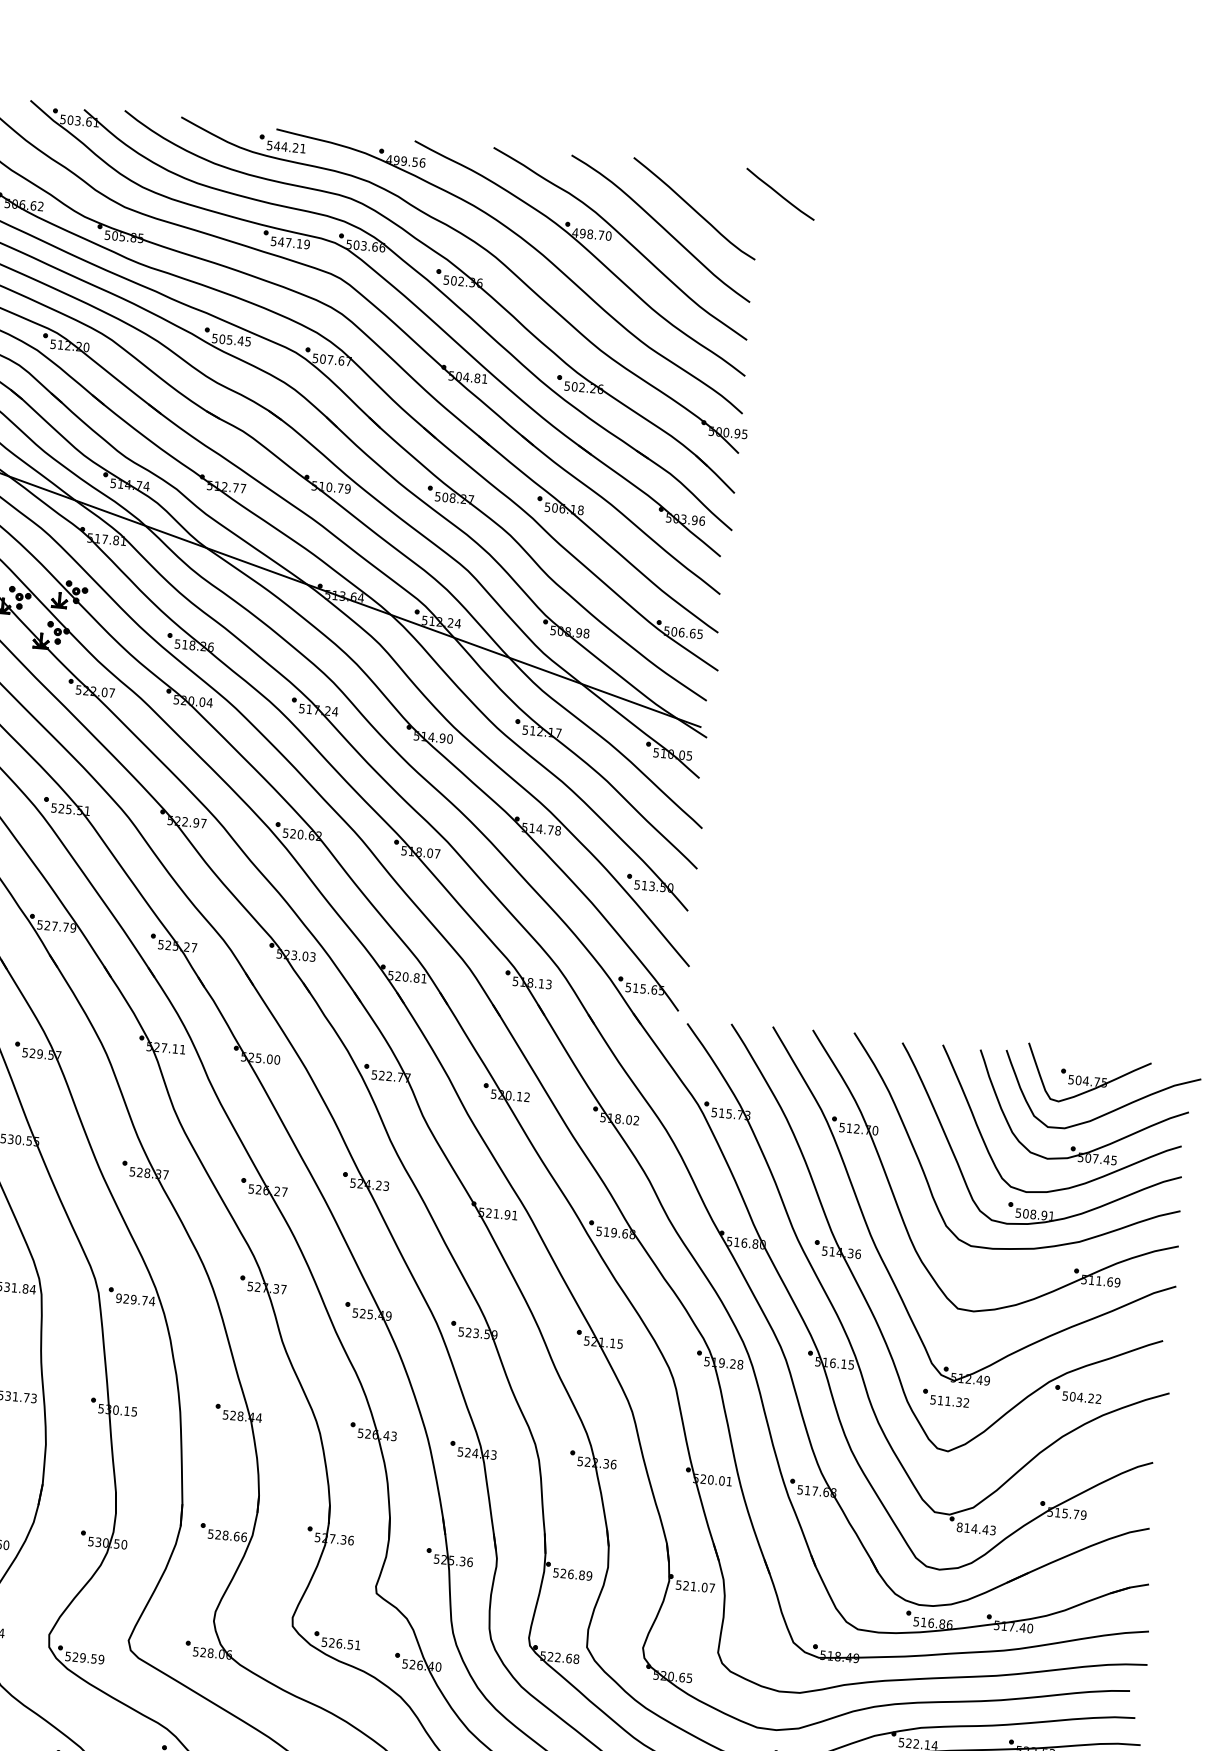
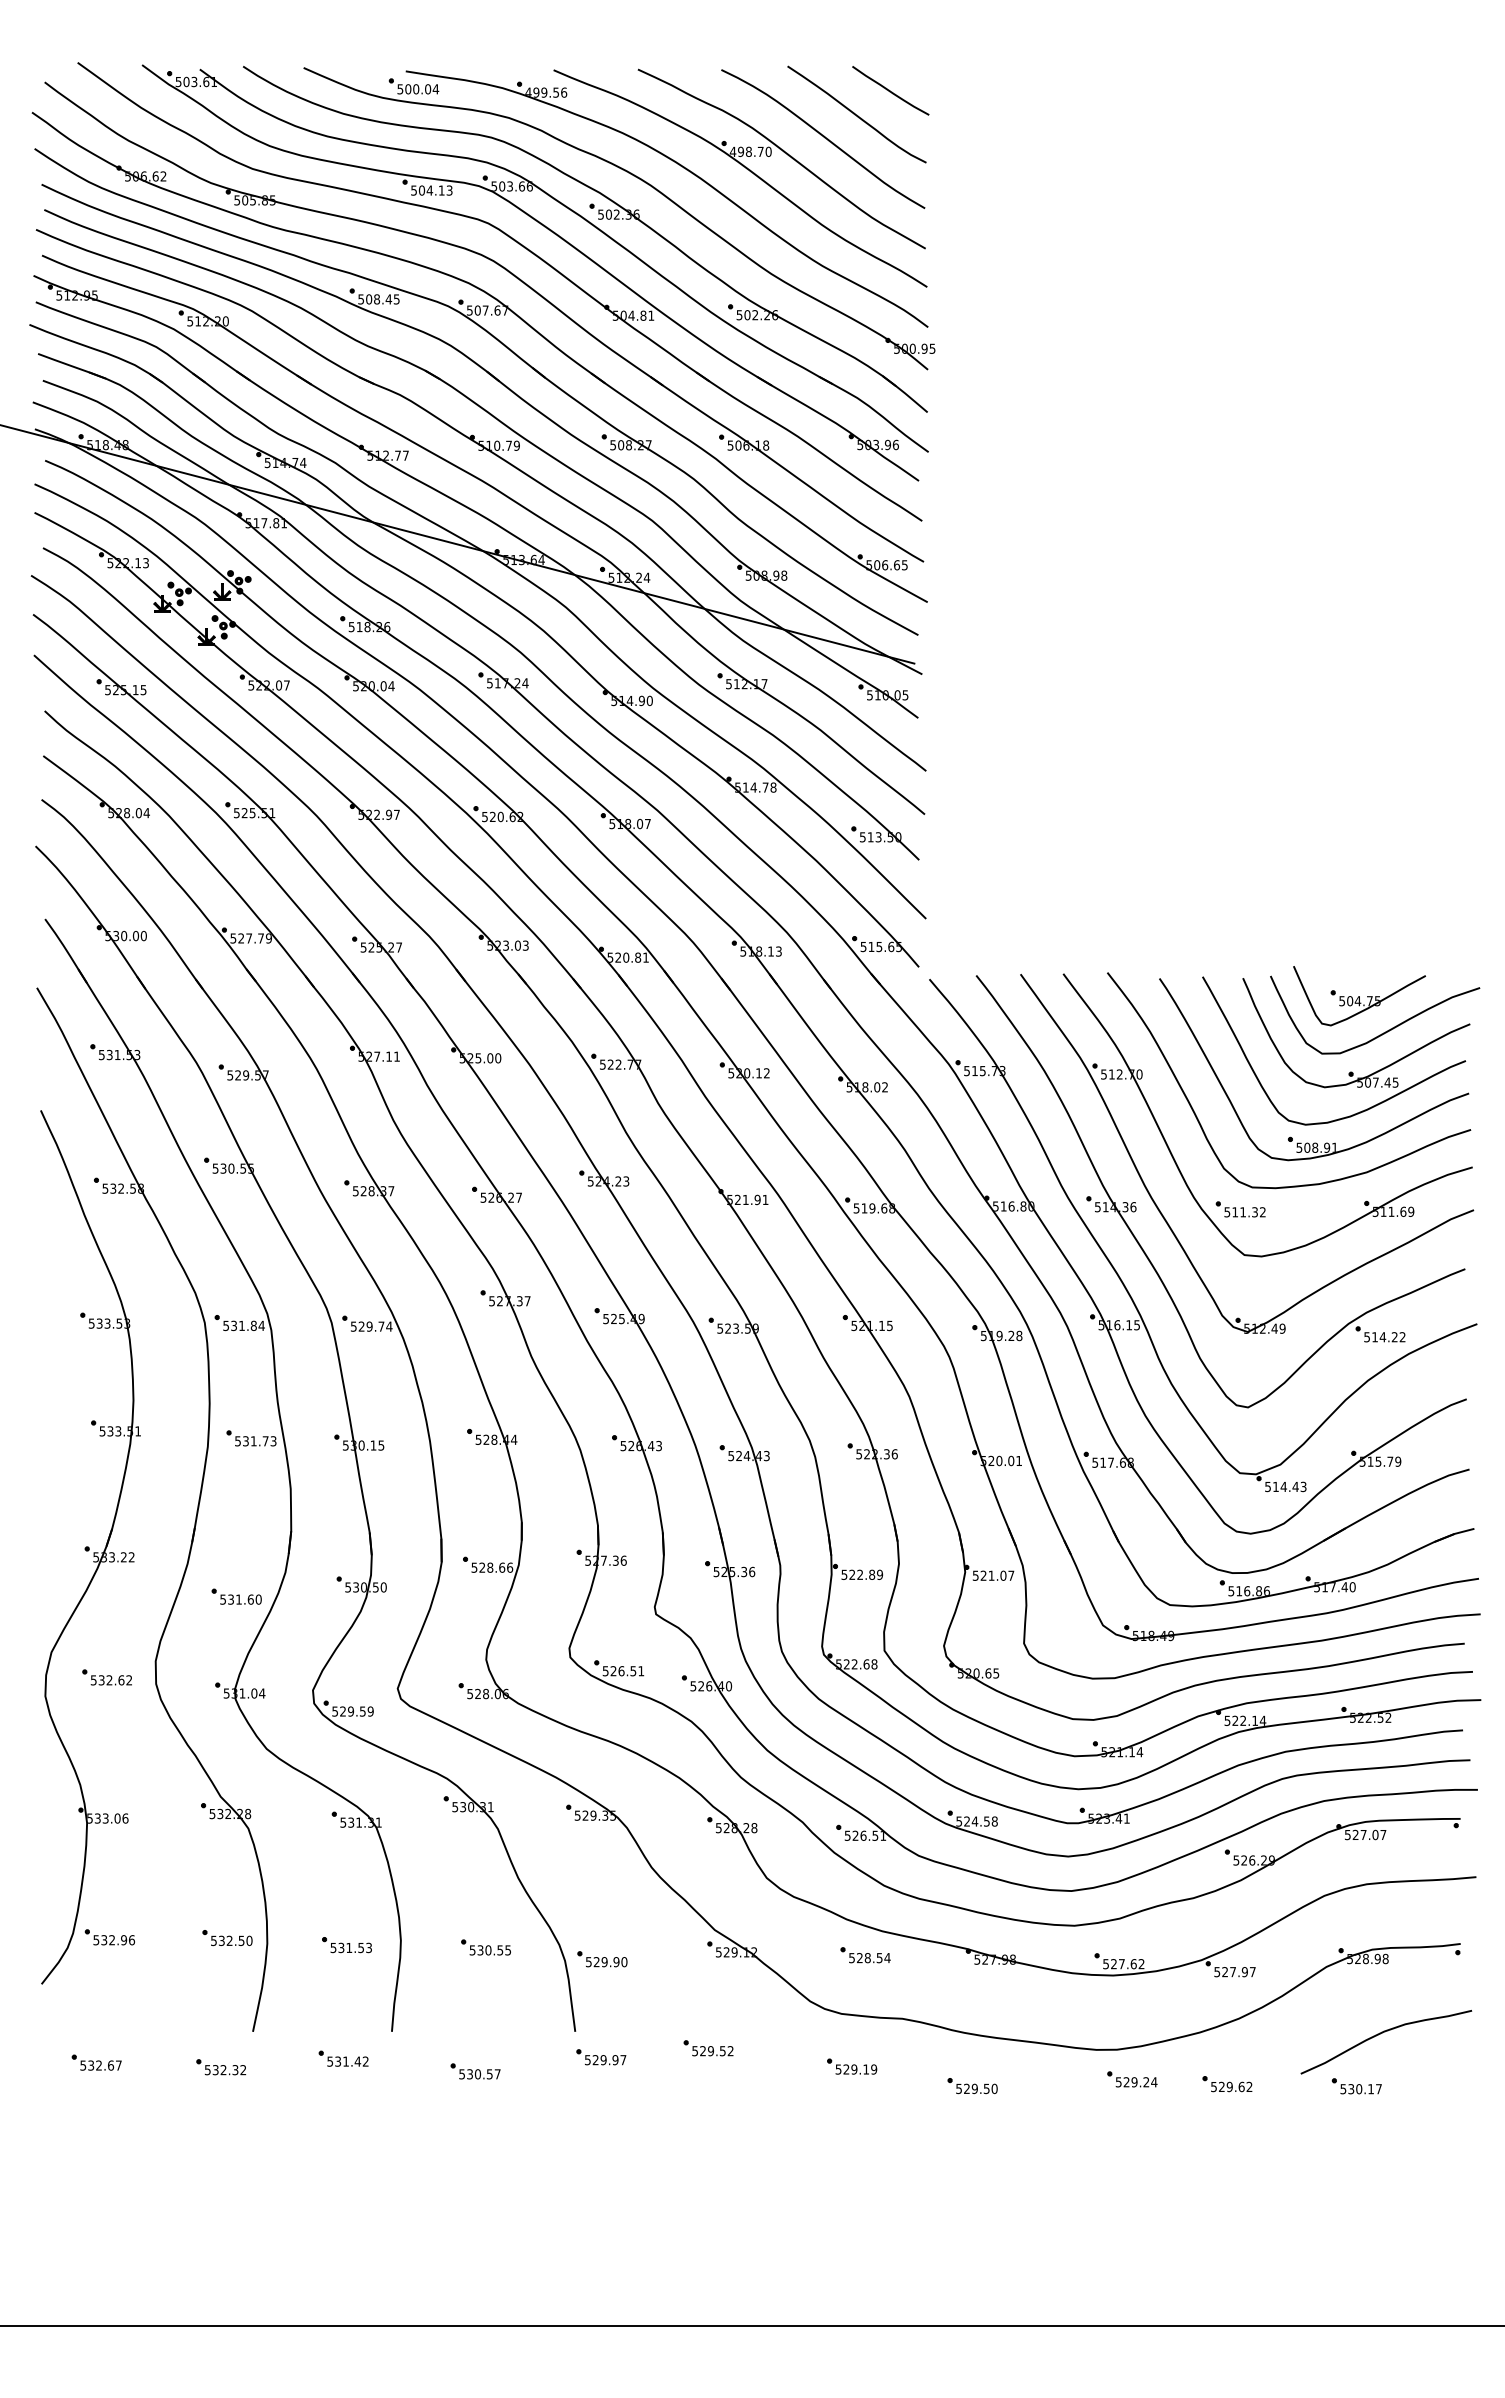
text: (290, 147) -> (422, 89), 544.21 -> 500.04
curve: (780, 194) -> (890, 90), moved
text: (293, 243) -> (435, 190), 547.19 -> 504.13
text: (230, 340) -> (377, 299), 505.45 -> 508.45
text: (118, 1298) -> (353, 1326), 929.74 -> 529.74
text: (1073, 1397) -> (1375, 1337), 504.22 -> 514.22
part: (945, 1398) -> (1240, 1209), moved
text: (960, 1527) -> (1268, 1486), 814.43 -> 514.43
text: (571, 1573) -> (860, 1574), 526.89 -> 522.89

